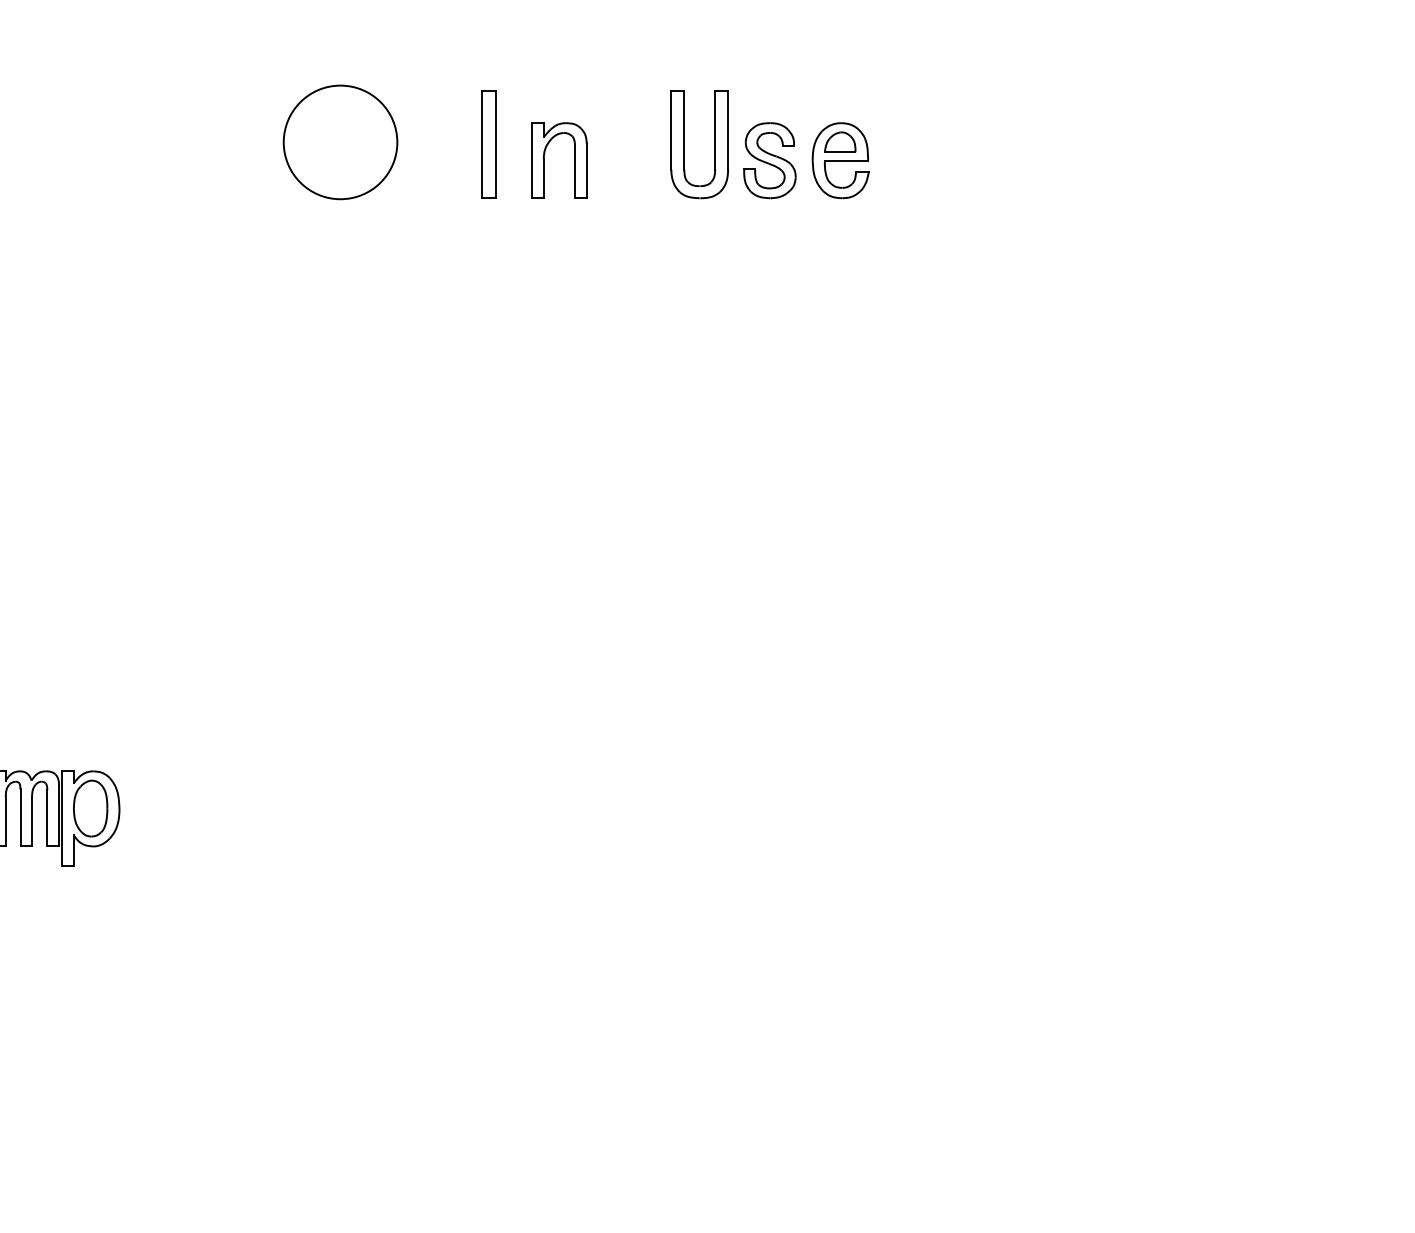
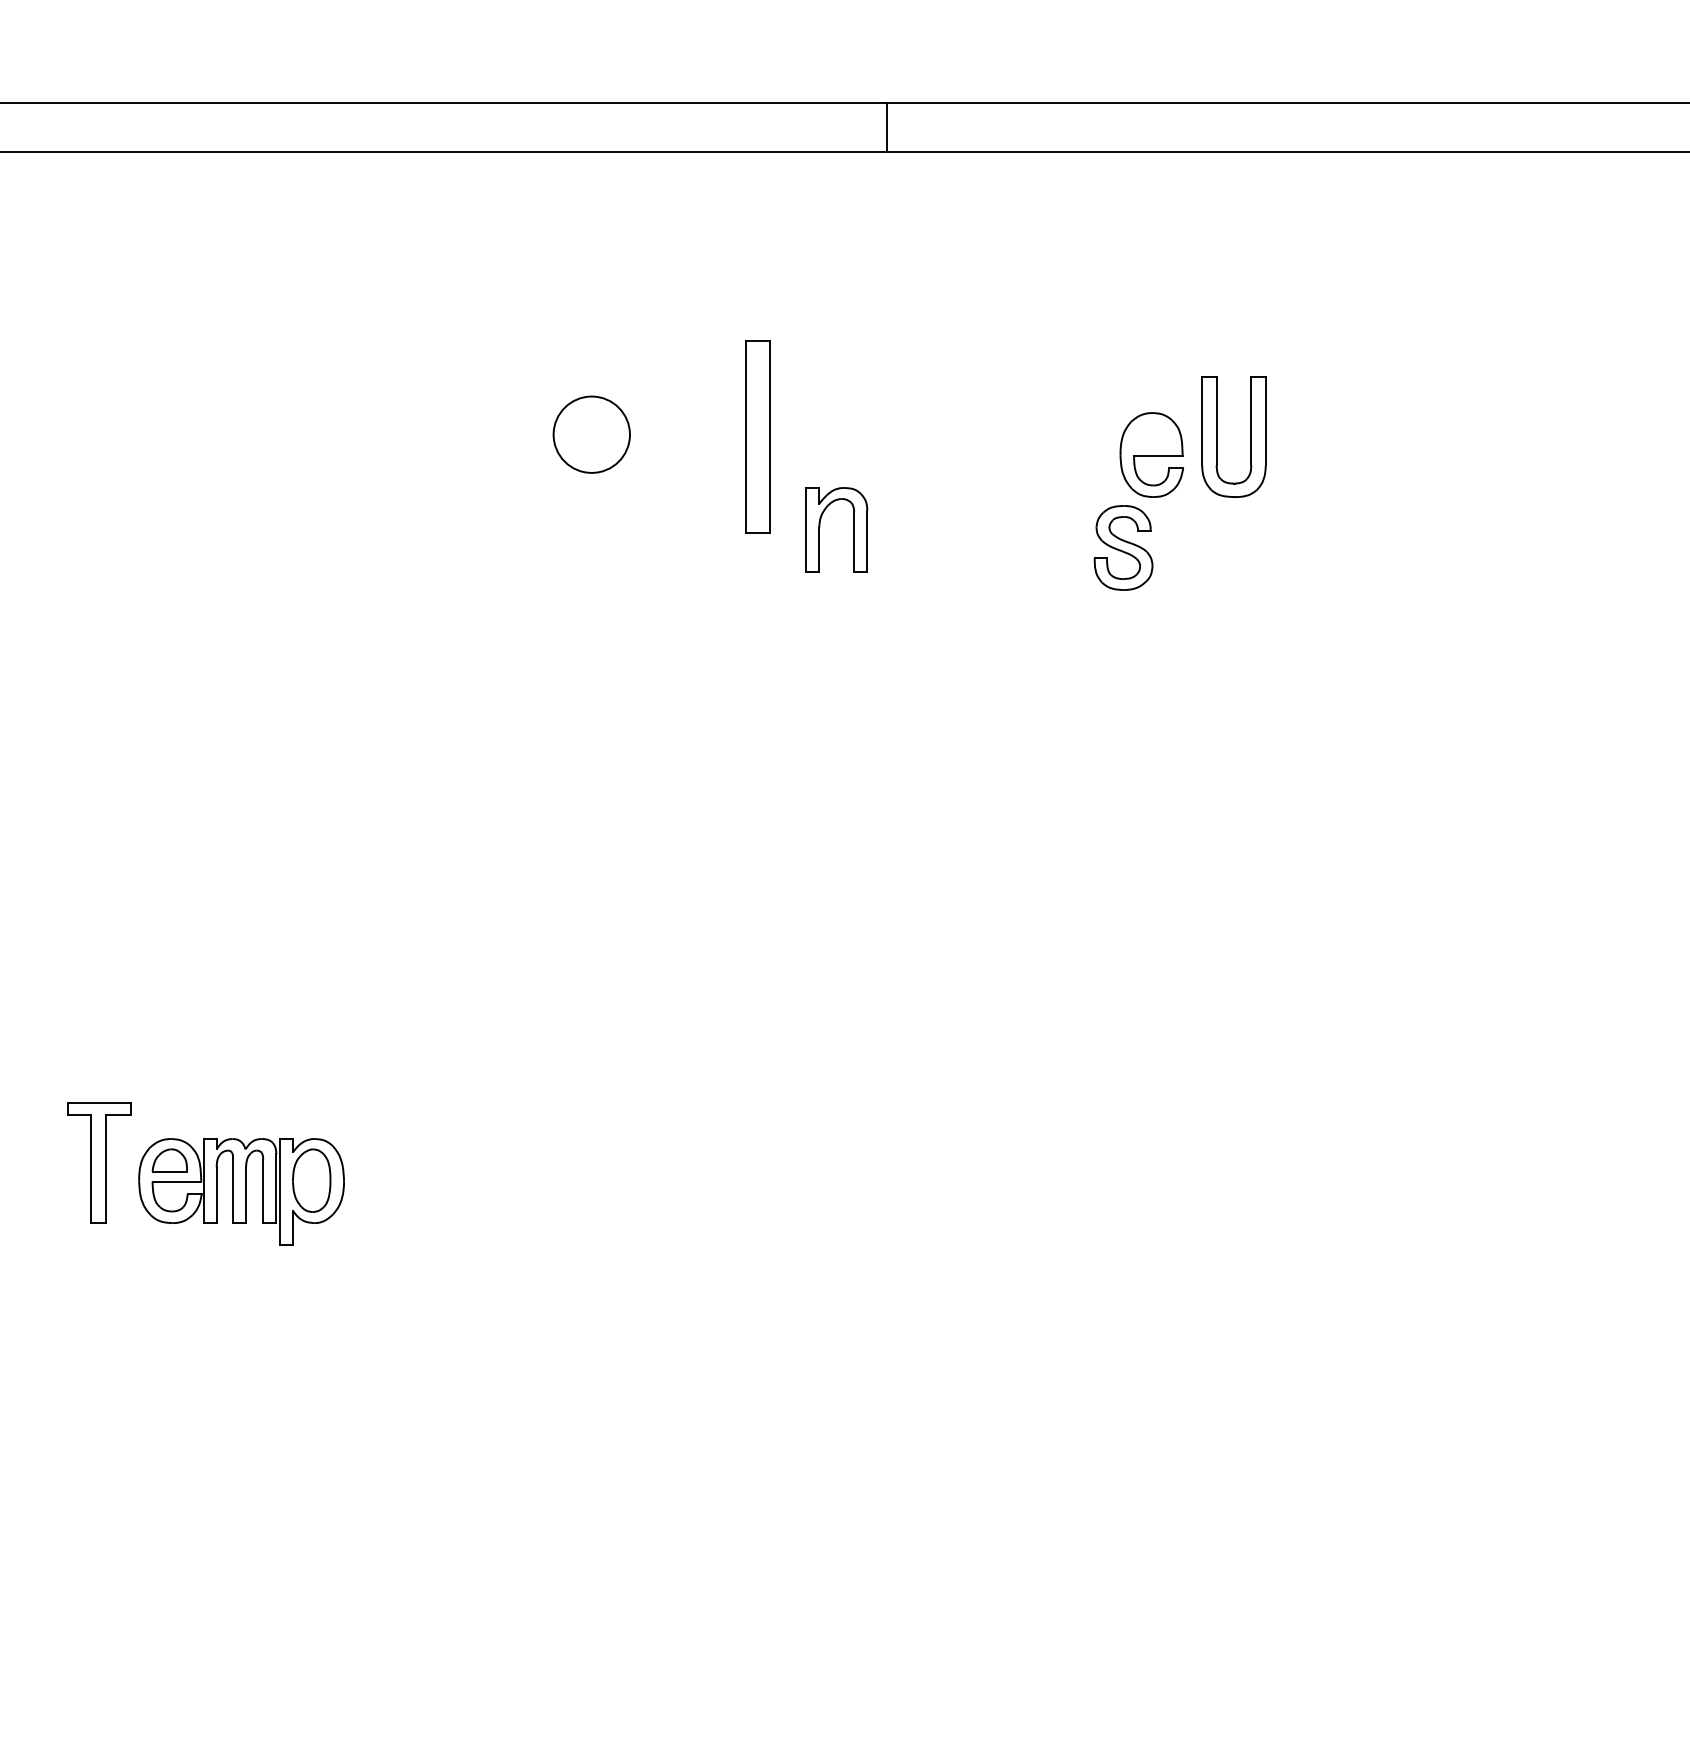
circle: (340, 142) -> (591, 434), size x0.6
part: (840, 142) -> (1151, 434), removed
part: (488, 144) -> (757, 436), size x1.6
part: (685, 144) -> (1217, 436), moved
part: (544, 158) -> (820, 527), moved
part: (769, 160) -> (1123, 547), moved

